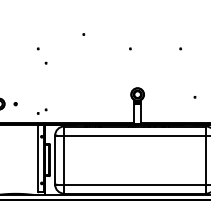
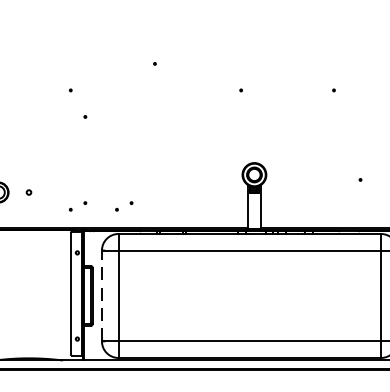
part: (66, 111) -> (122, 206), added
line: (55, 160) -> (102, 296), solid -> dashed

